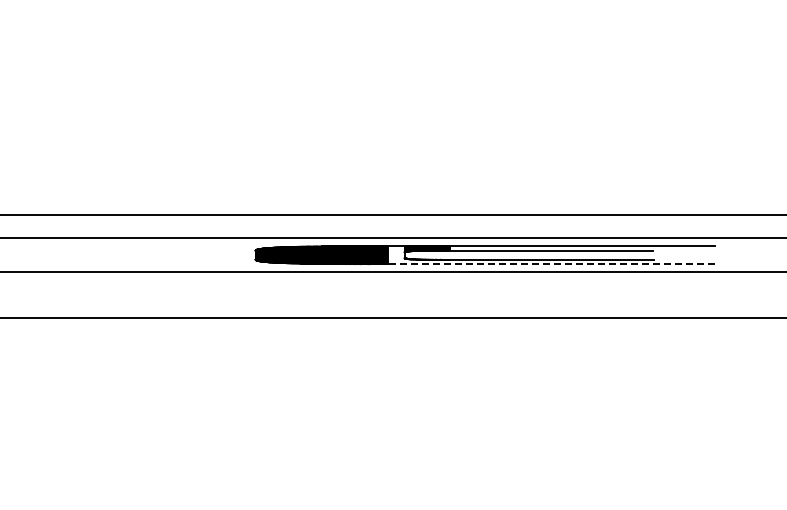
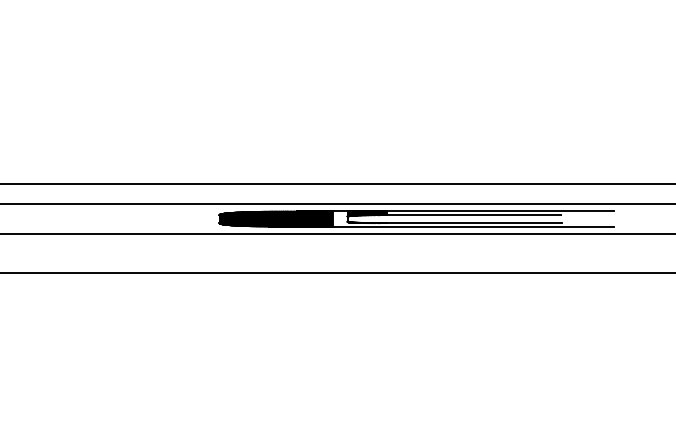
line: (551, 264) -> (473, 227), dashed -> solid

